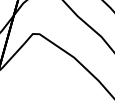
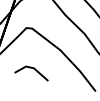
line: (45, 83) -> (34, 70), added

